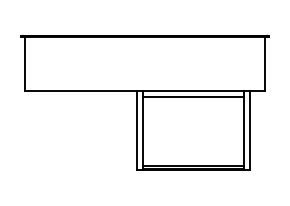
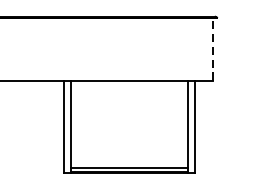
line: (264, 63) -> (212, 48), solid -> dashed
line: (192, 96) -> (128, 87), removed

